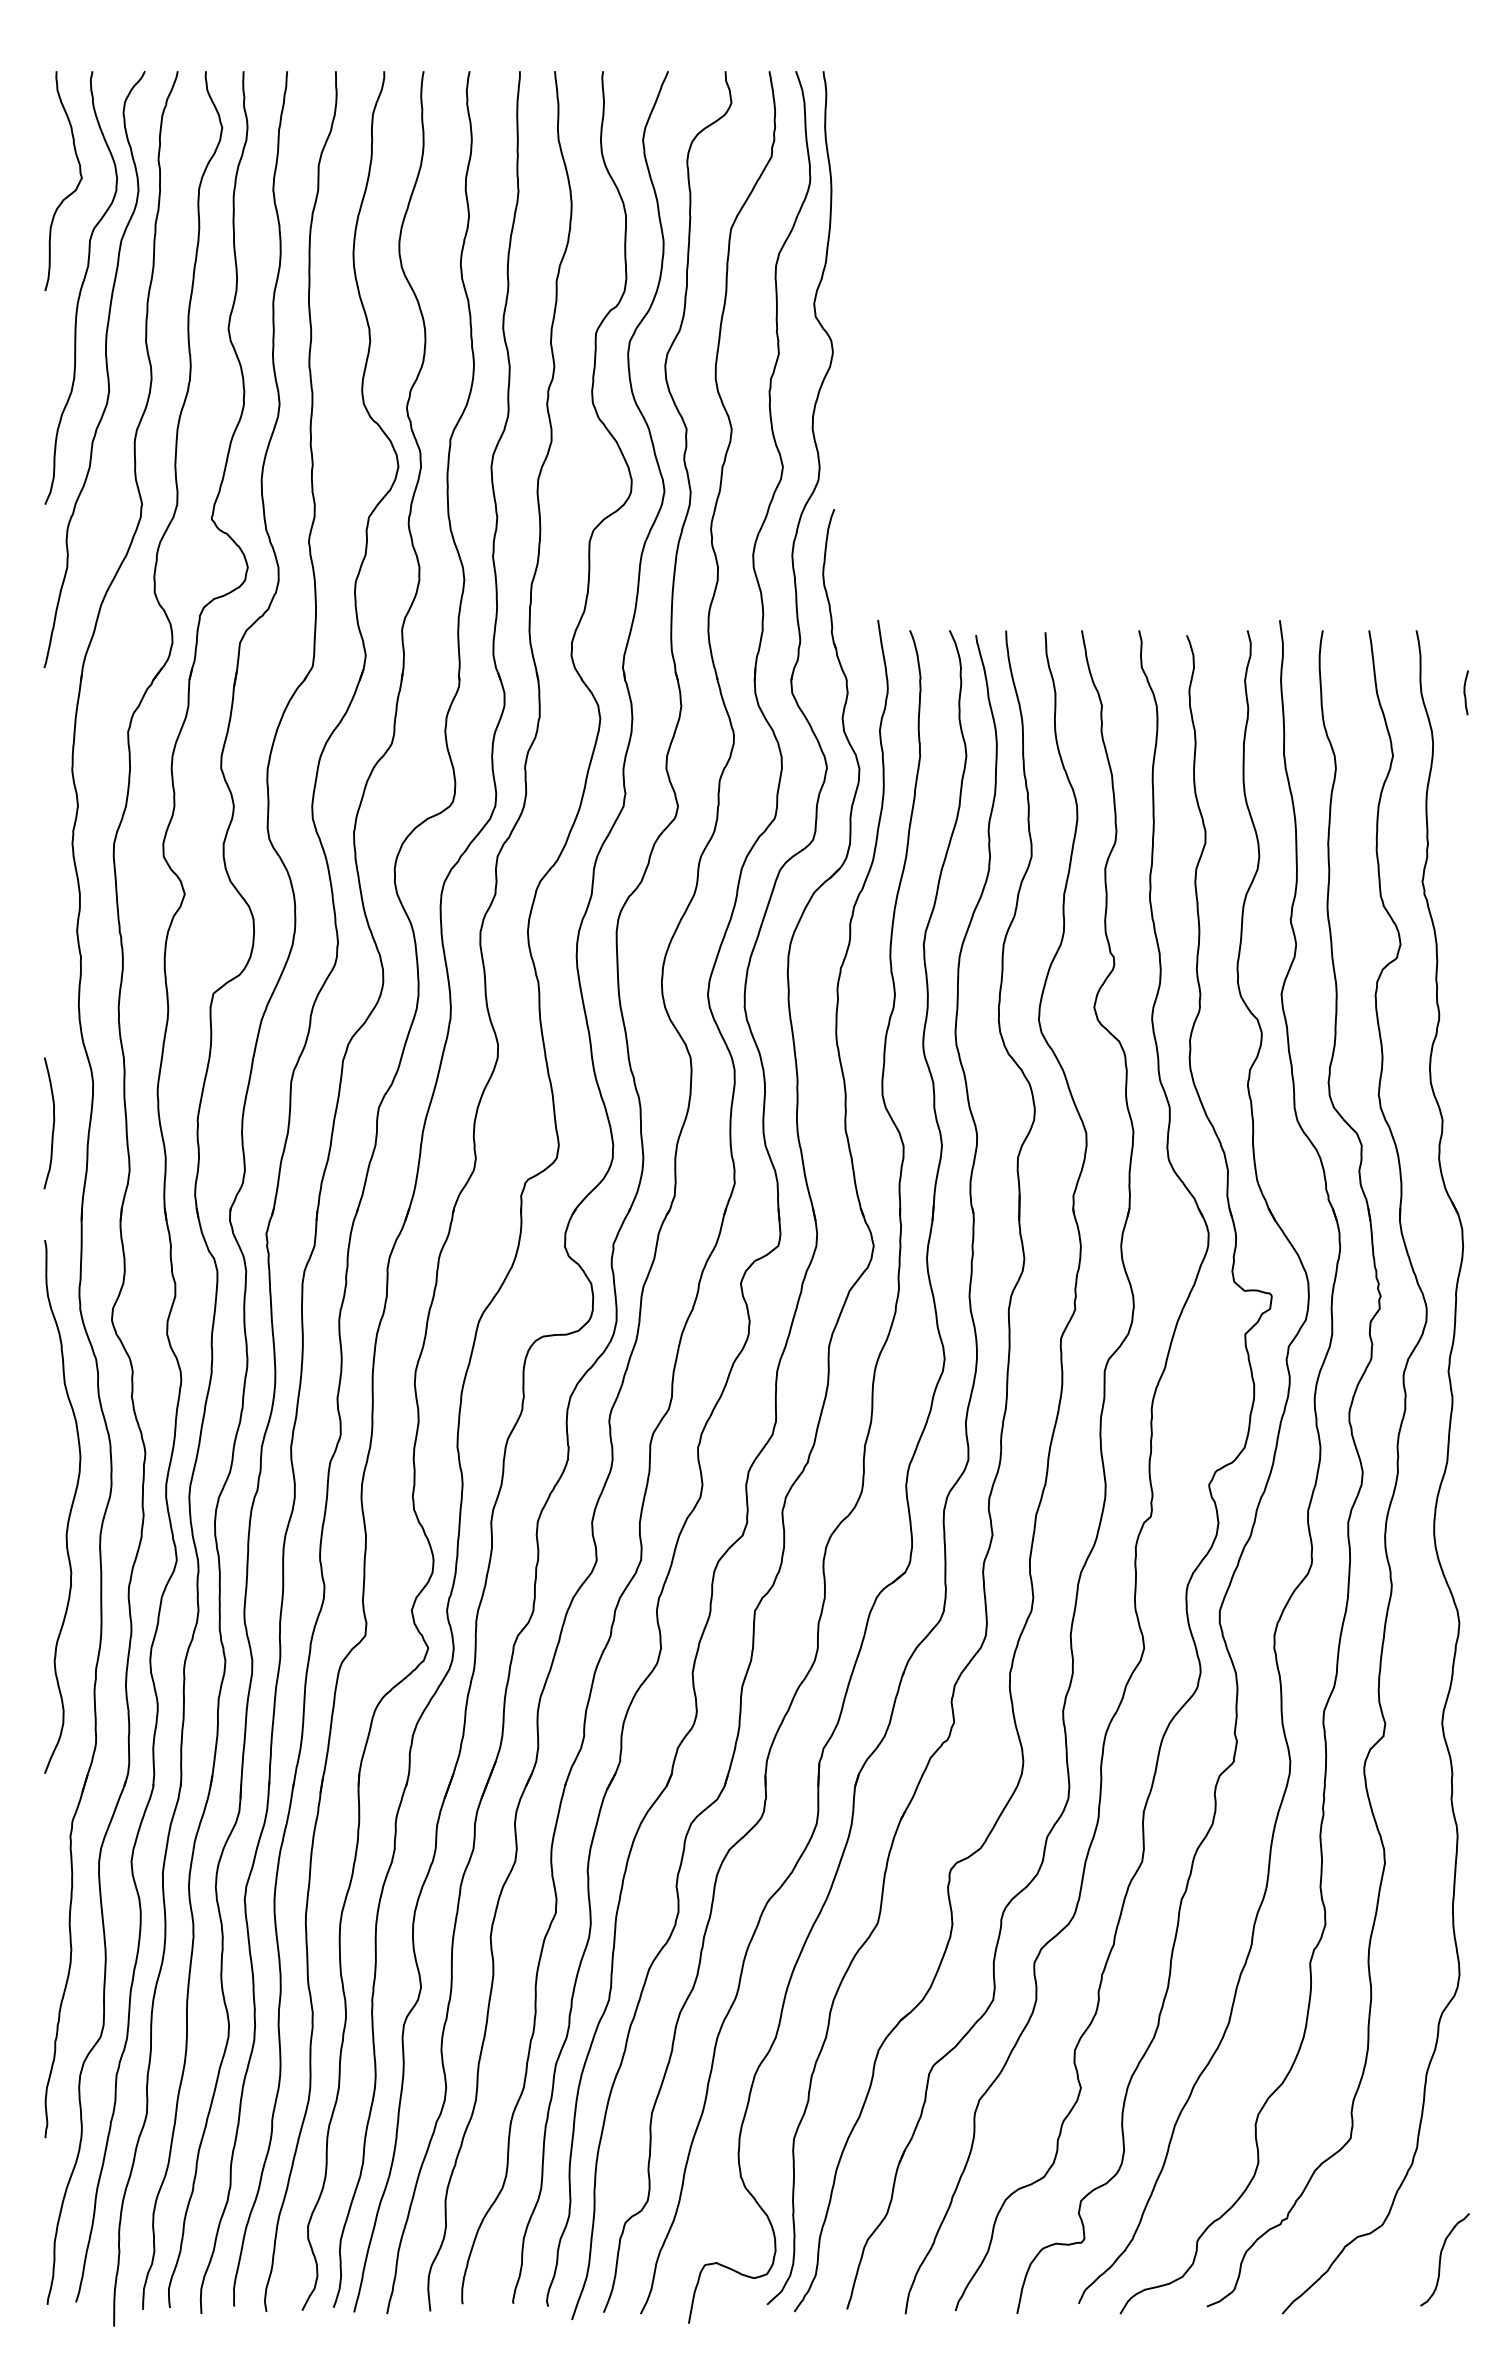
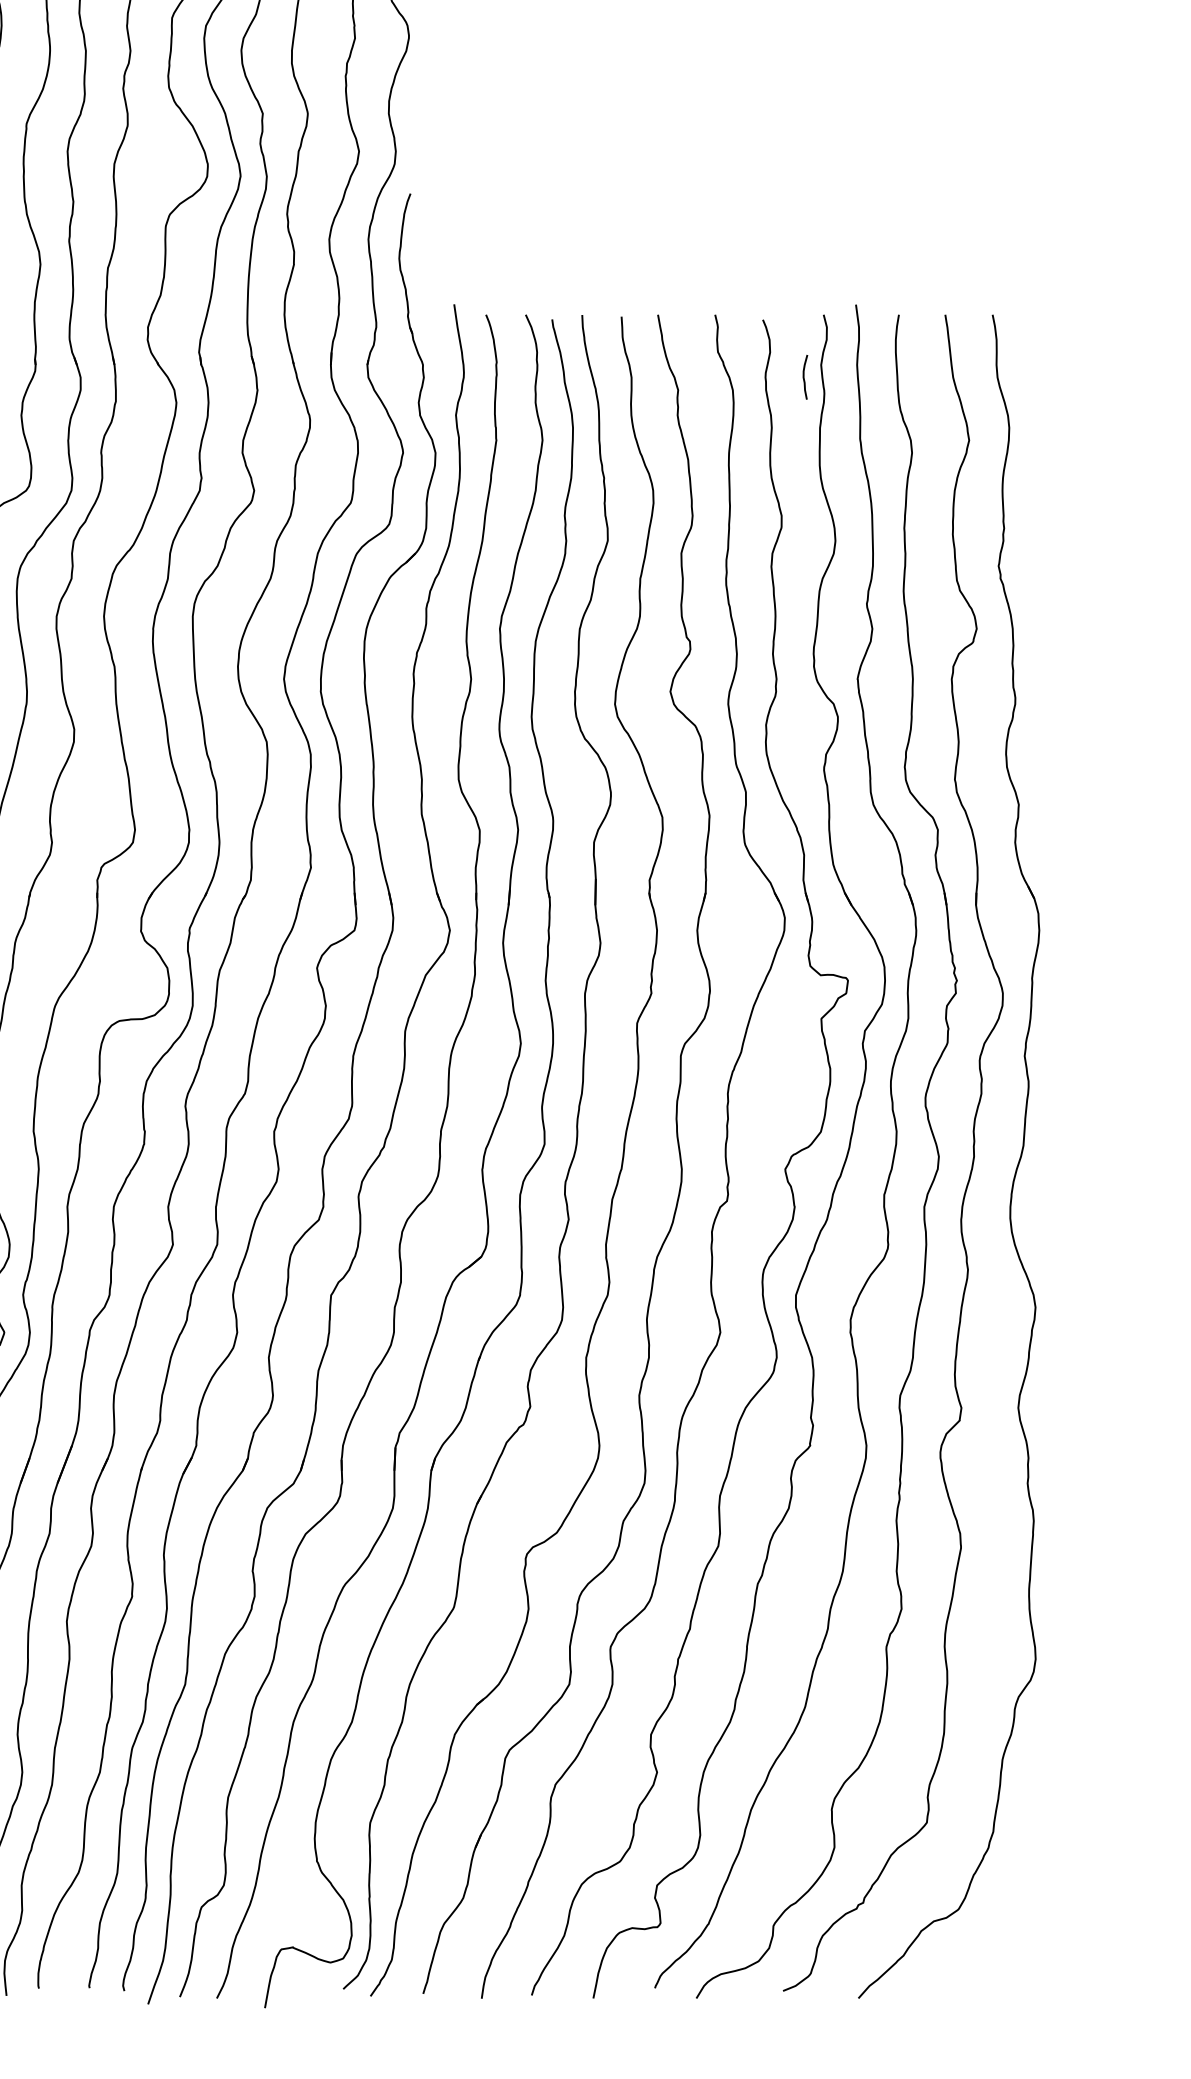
curve: (1465, 692) -> (804, 376), moved
curve: (1441, 2259) -> (1017, 1943), removed

